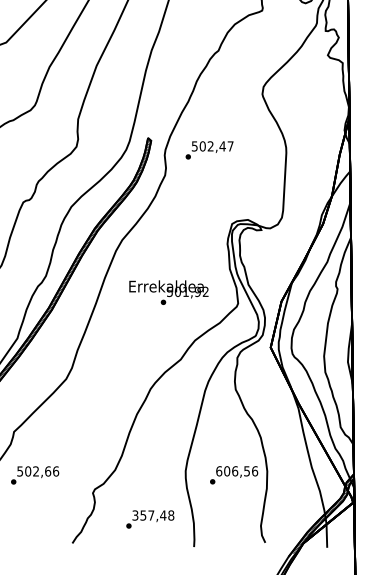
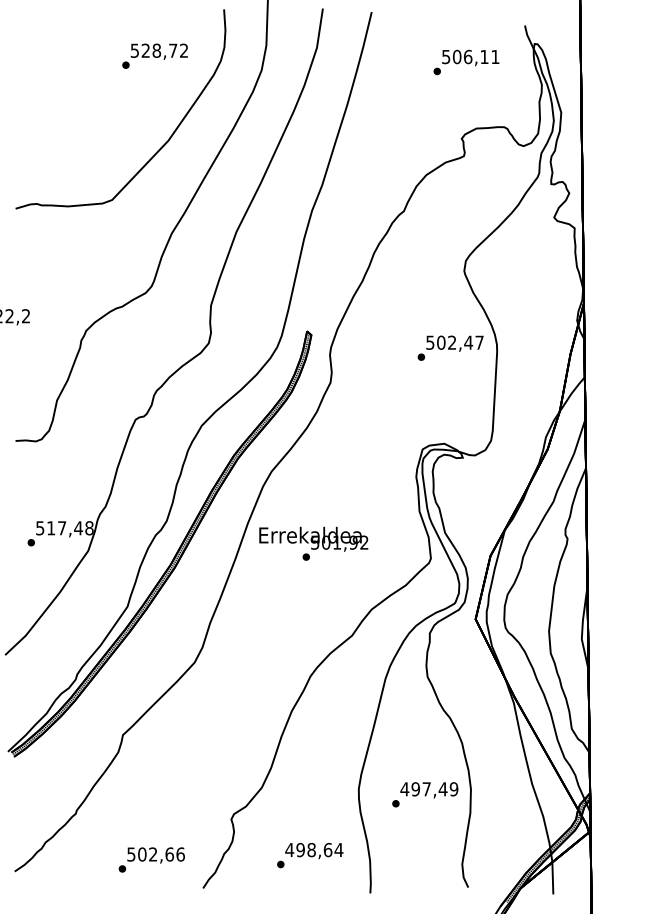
text: (209, 149) -> (450, 347), moved
text: (168, 292) -> (313, 543), moved
text: (237, 471) -> (429, 789), 606,56 -> 497,49
text: (34, 475) -> (151, 859), moved
text: (153, 515) -> (314, 849), 357,48 -> 498,64

